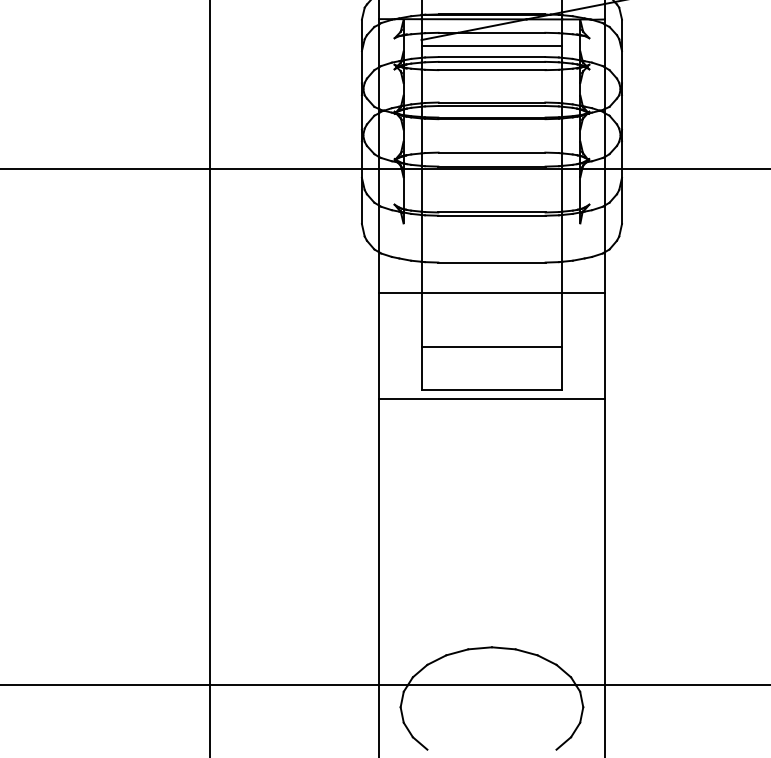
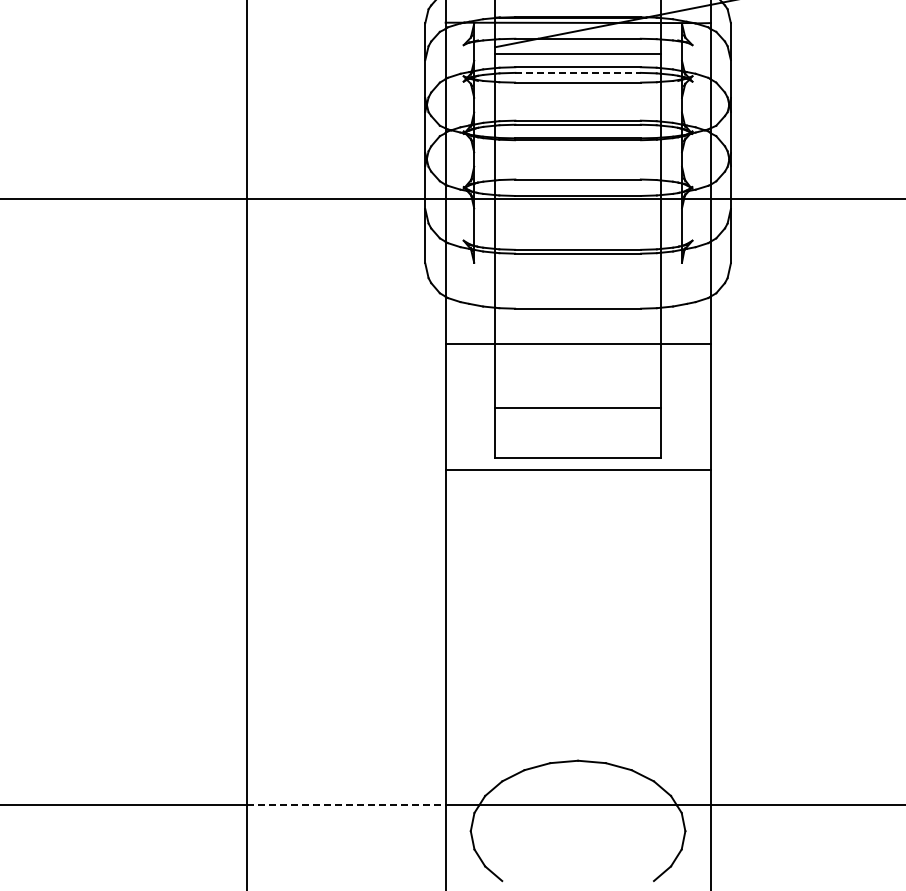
line: (492, 61) -> (578, 72), solid -> dashed
line: (294, 685) -> (346, 805), solid -> dashed

